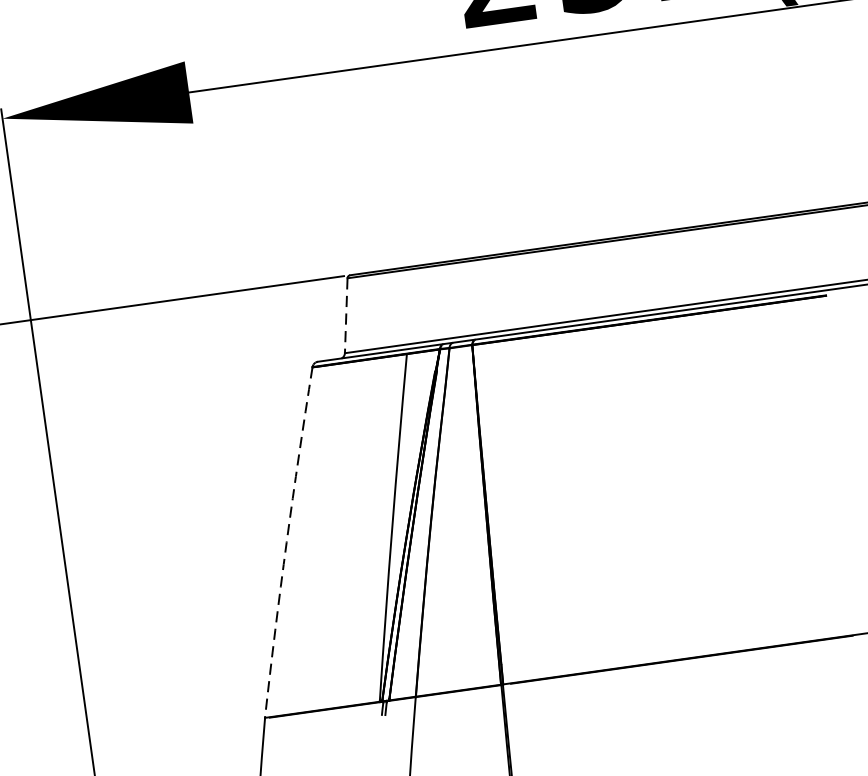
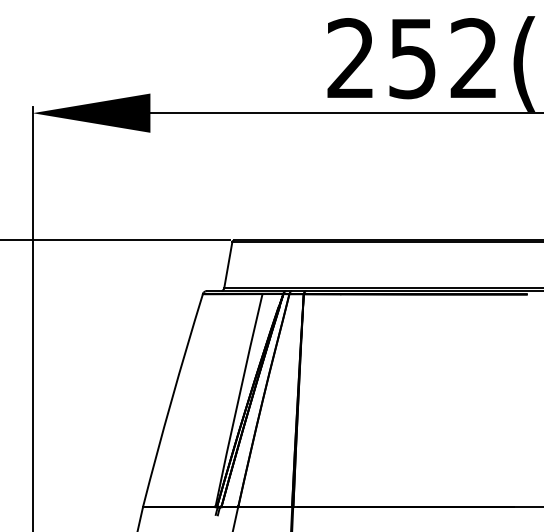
line: (346, 316) -> (228, 265), dashed -> solid
arc: (286, 542) -> (171, 400), dashed -> solid

